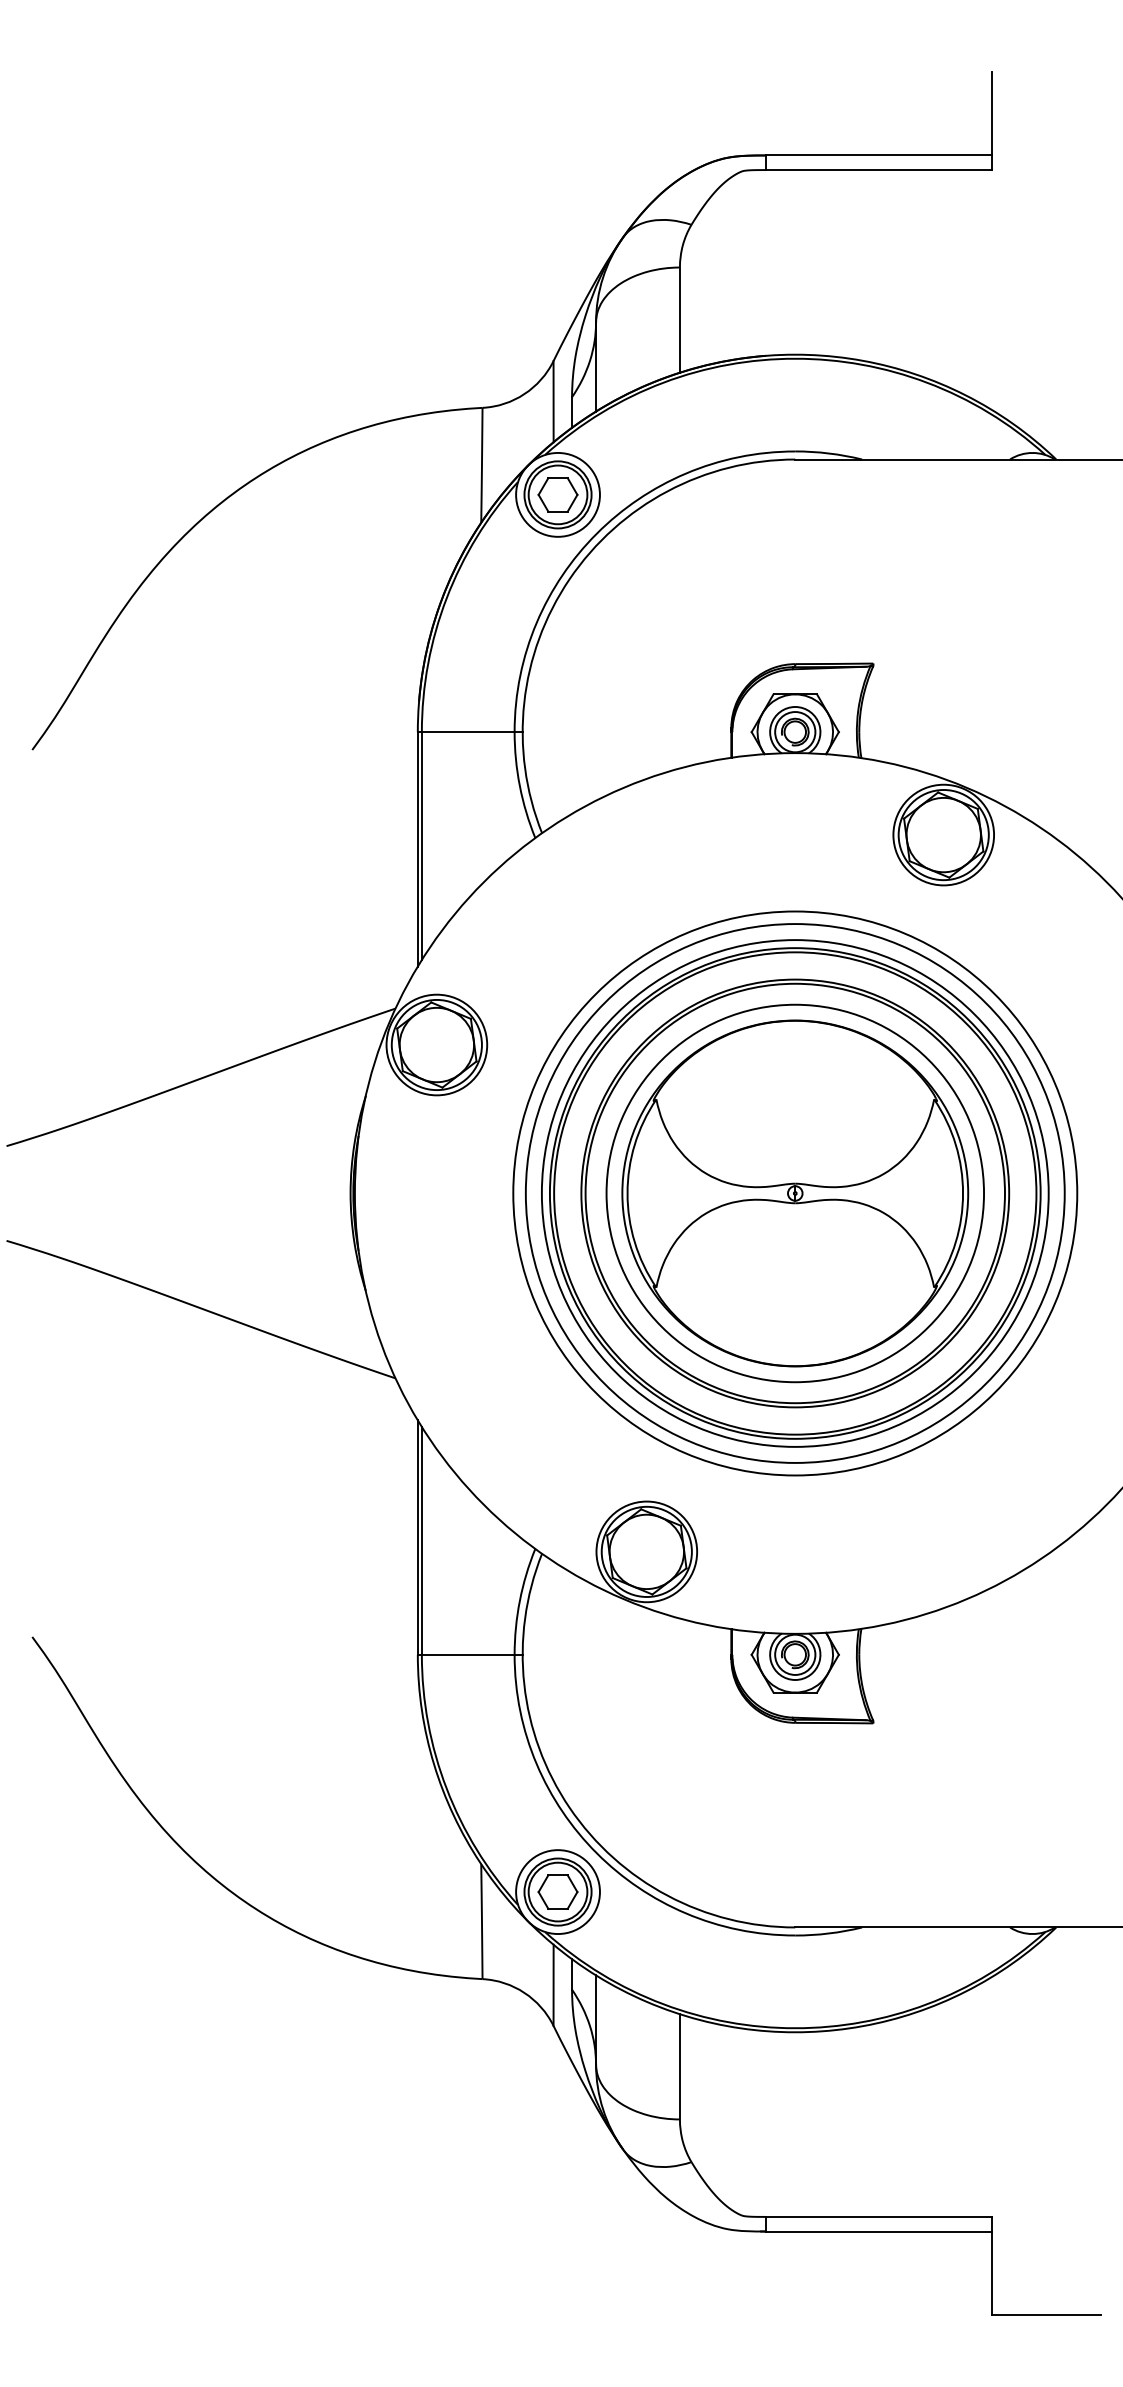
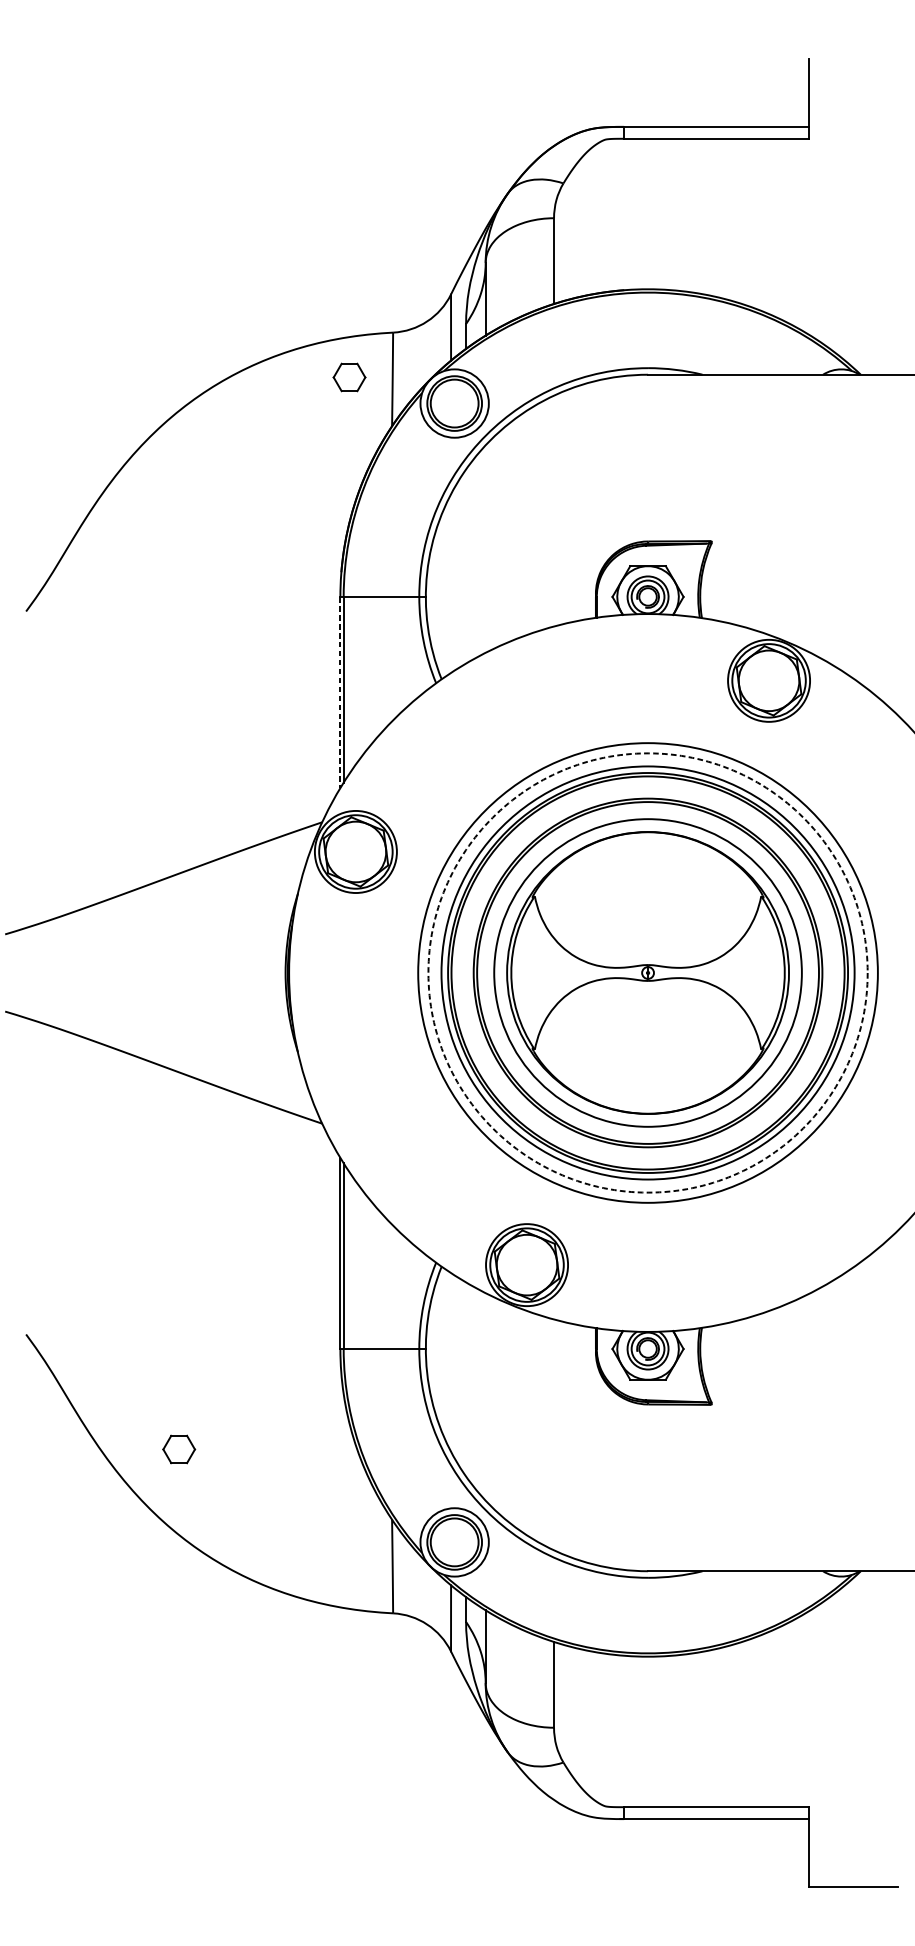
part: (557, 494) -> (349, 377), moved
line: (417, 850) -> (340, 693), solid -> dashed
circle: (794, 1193) -> (647, 973), solid -> dashed
part: (557, 1891) -> (178, 1449), moved

